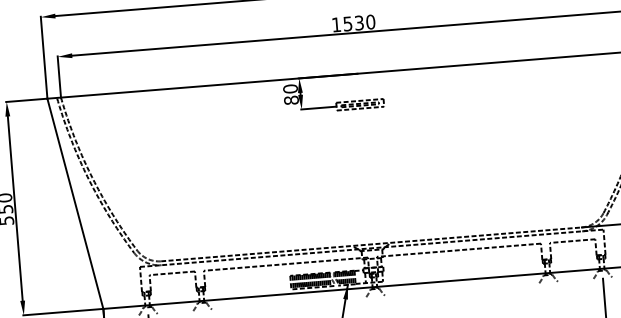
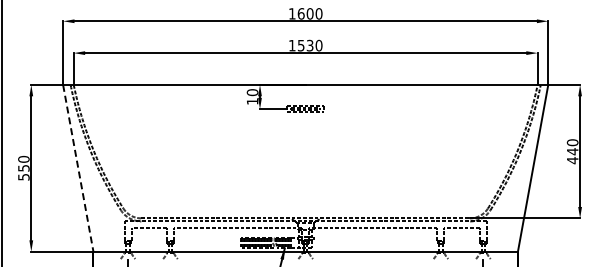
text: (291, 100) -> (252, 101), 80 -> 10
line: (75, 203) -> (78, 168), solid -> dashed

